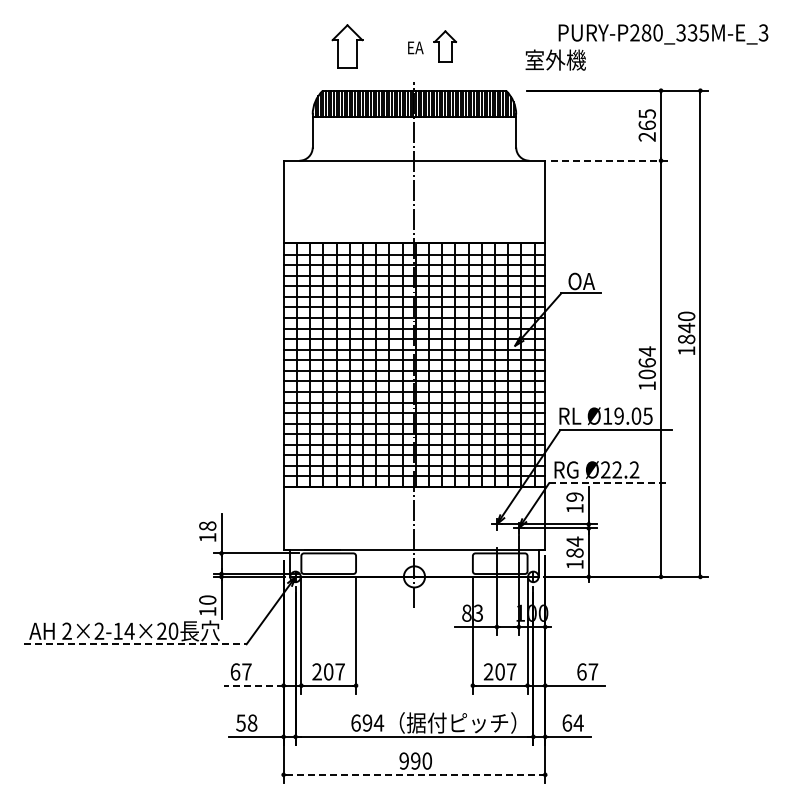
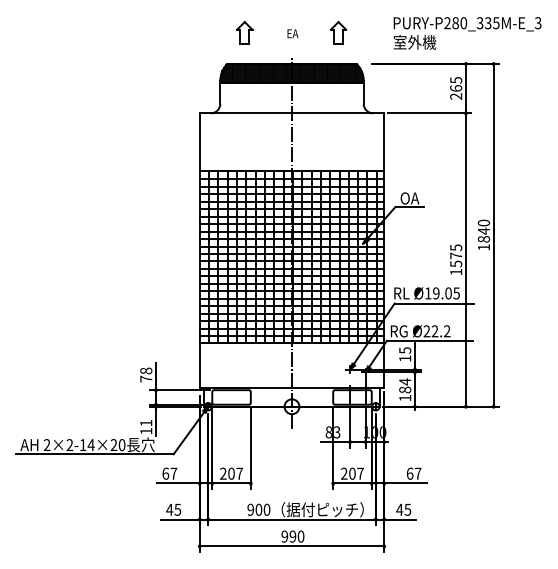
part: (347, 46) -> (244, 32), size x0.71
part: (444, 46) -> (337, 32), moved
text: (555, 59) -> (414, 41), moved
line: (610, 160) -> (430, 113), dashed -> solid
text: (646, 362) -> (455, 255), 1064 -> 1575
line: (609, 483) -> (429, 340), dashed -> solid
text: (574, 497) -> (404, 350), 19 -> 15
text: (207, 537) -> (146, 378), 18 -> 78
text: (207, 599) -> (146, 422), 10 -> 11
line: (135, 644) -> (95, 454), dashed -> solid
line: (253, 685) -> (178, 483), dashed -> solid
text: (246, 722) -> (173, 509), 58 -> 45
text: (367, 722) -> (258, 509), 694 -> 900
text: (572, 722) -> (403, 509), 64 -> 45
line: (414, 774) -> (292, 546), dashed -> solid

